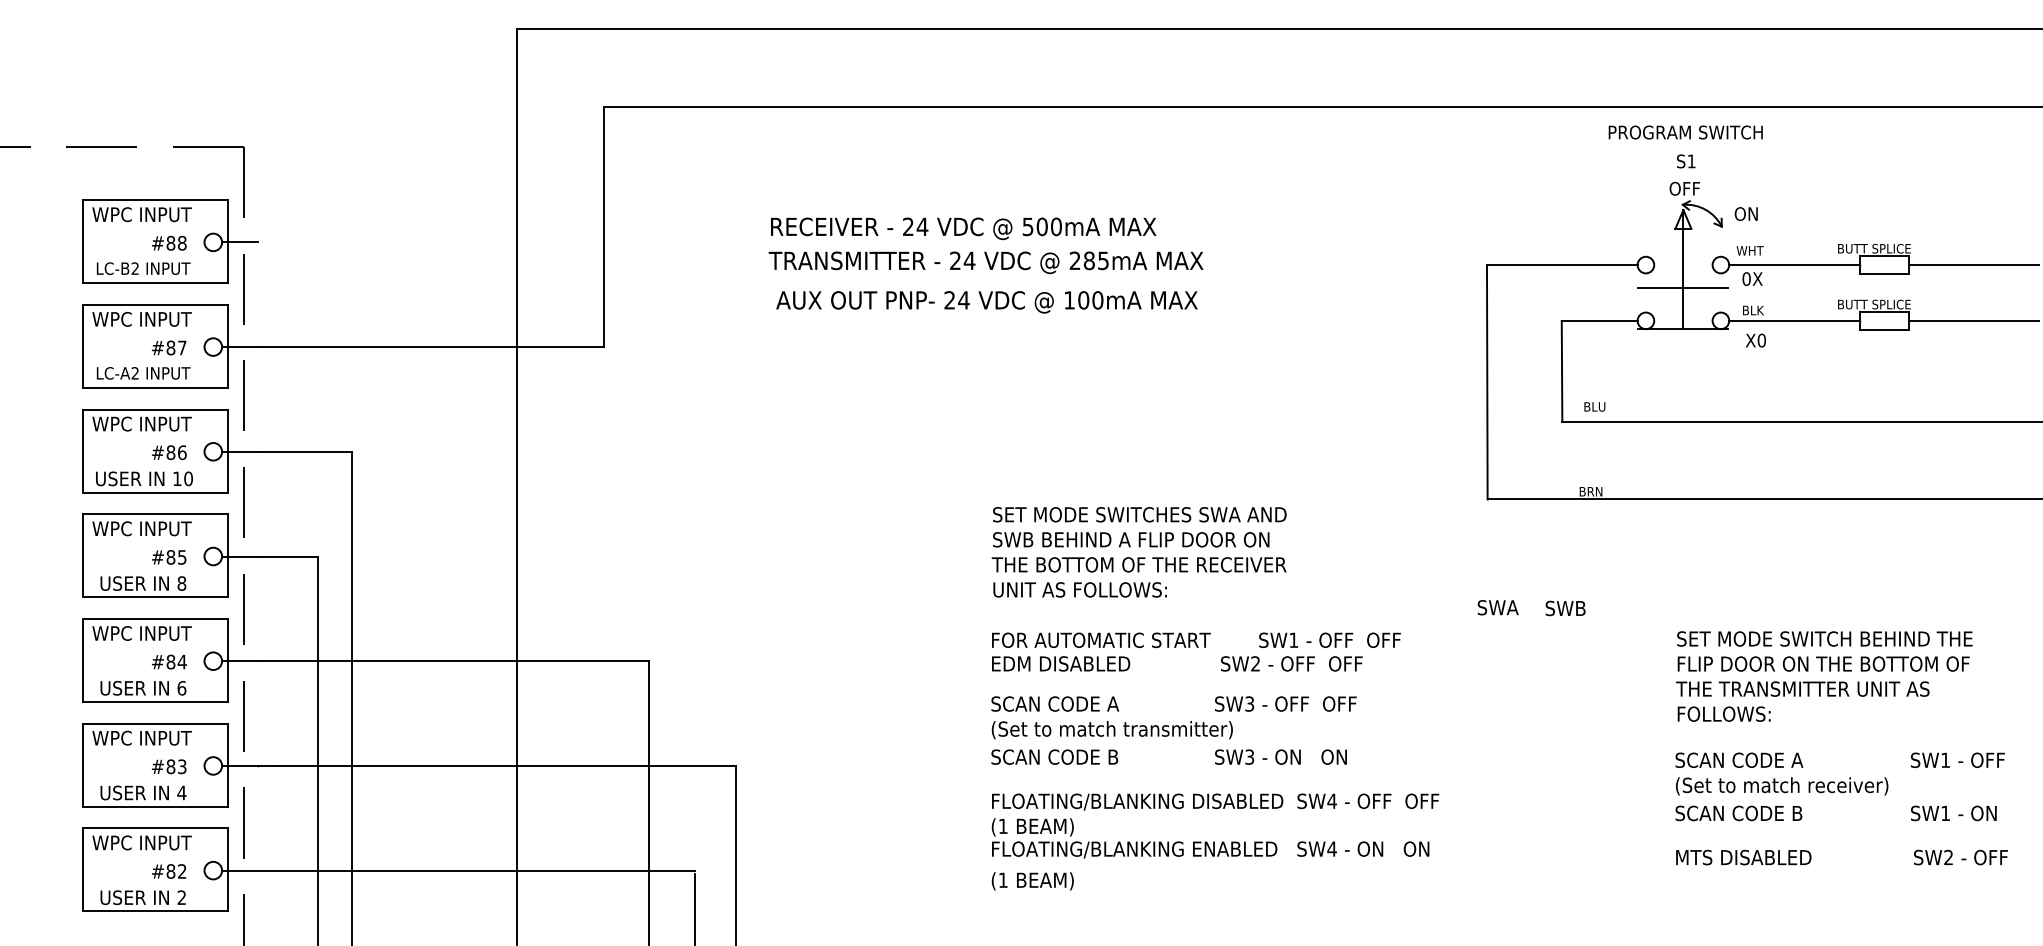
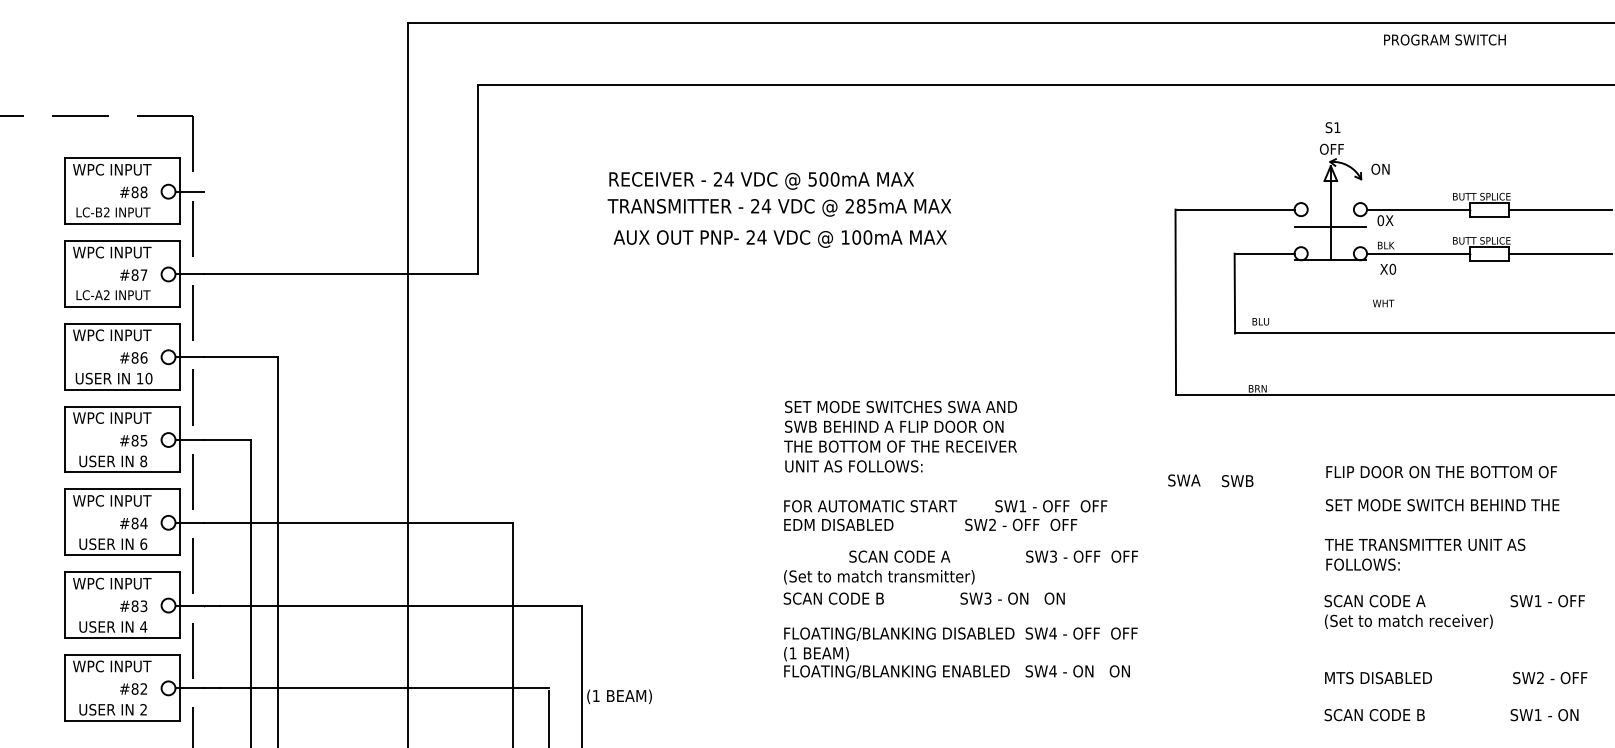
text: (1685, 132) -> (1444, 39), moved
text: (1749, 250) -> (1383, 303), moved
text: (1823, 663) -> (1441, 471), moved
text: (1173, 703) -> (993, 556), moved
text: (1835, 813) -> (1451, 715), moved
text: (1032, 881) -> (619, 696), moved

